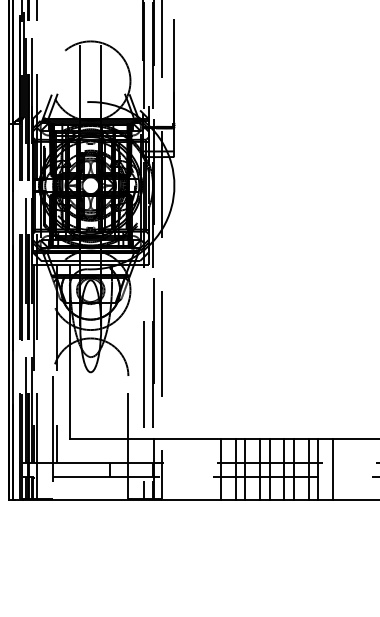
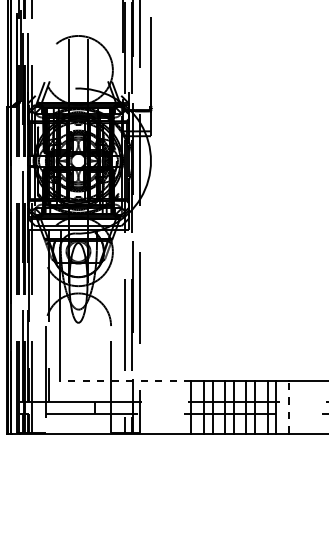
line: (145, 438) -> (125, 380), solid -> dashed
line: (333, 468) -> (288, 406), solid -> dashed

